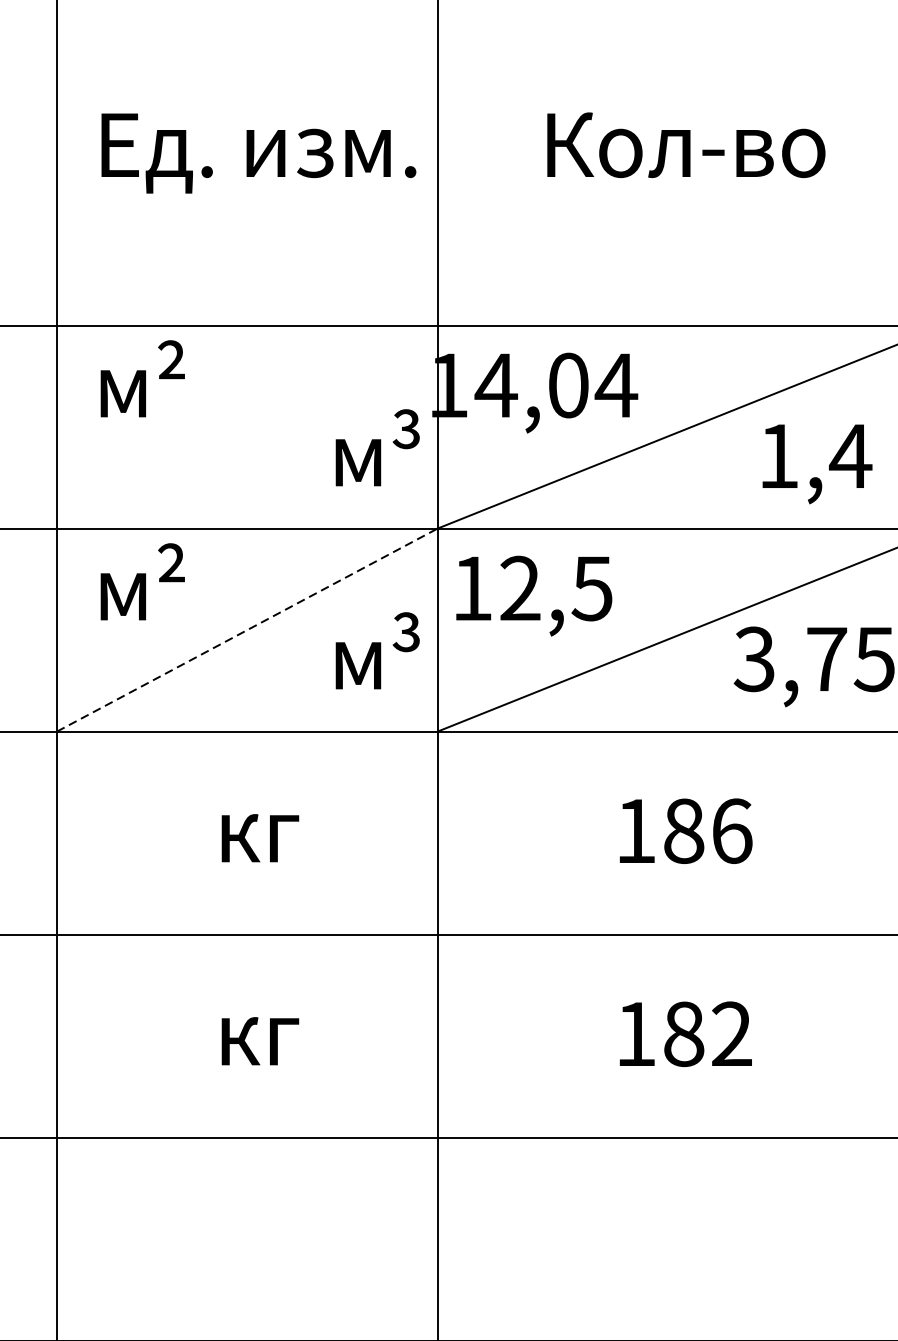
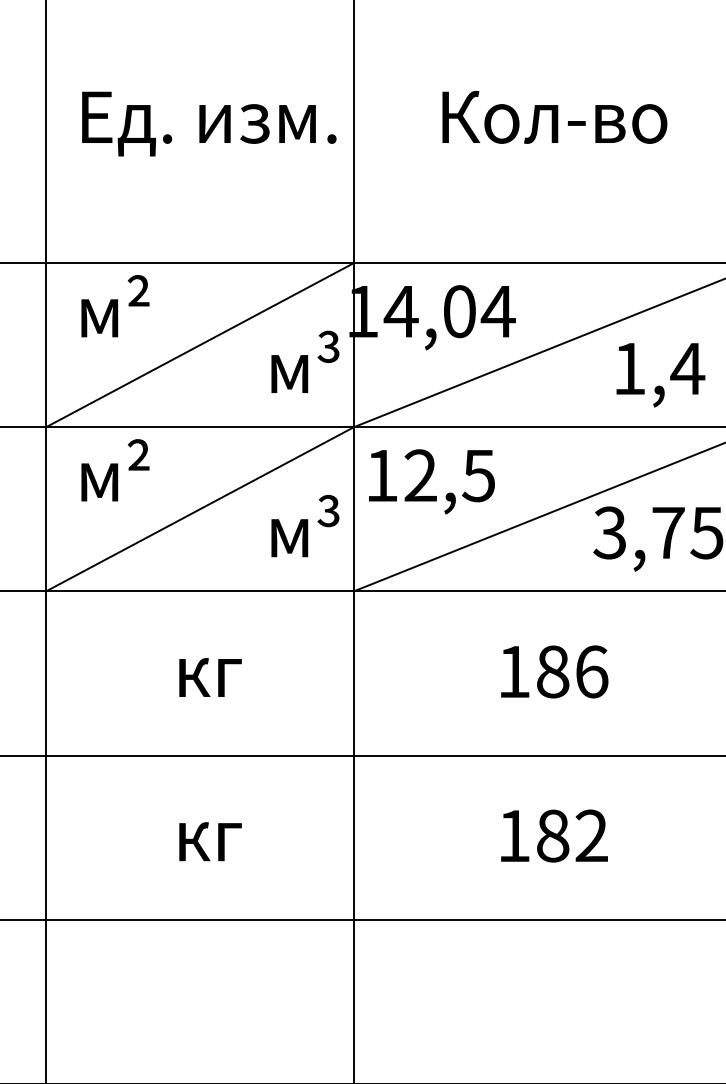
line: (246, 427) -> (199, 345), added
line: (247, 630) -> (200, 509), dashed -> solid

